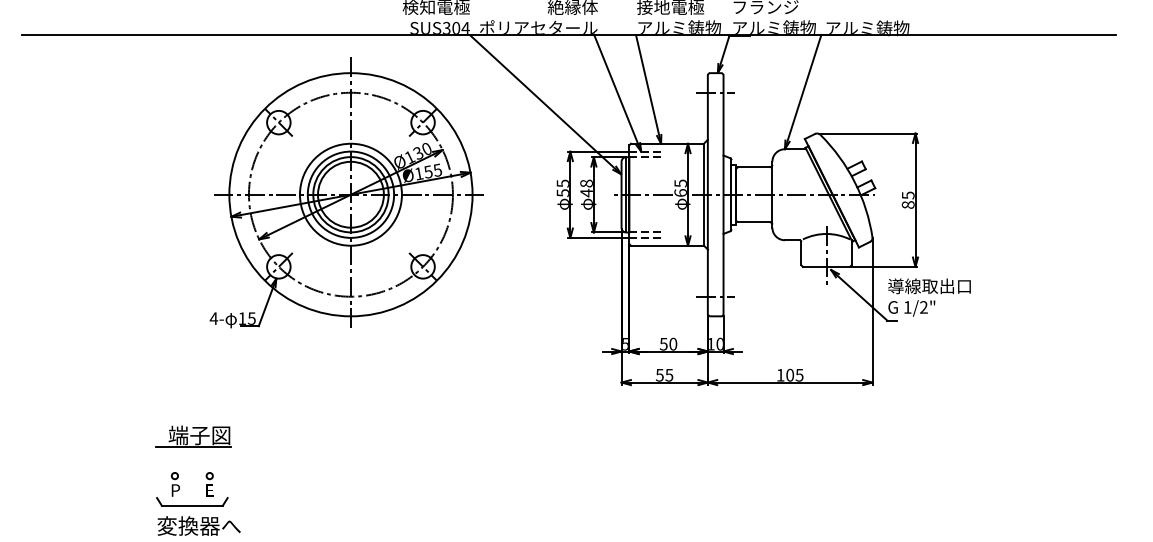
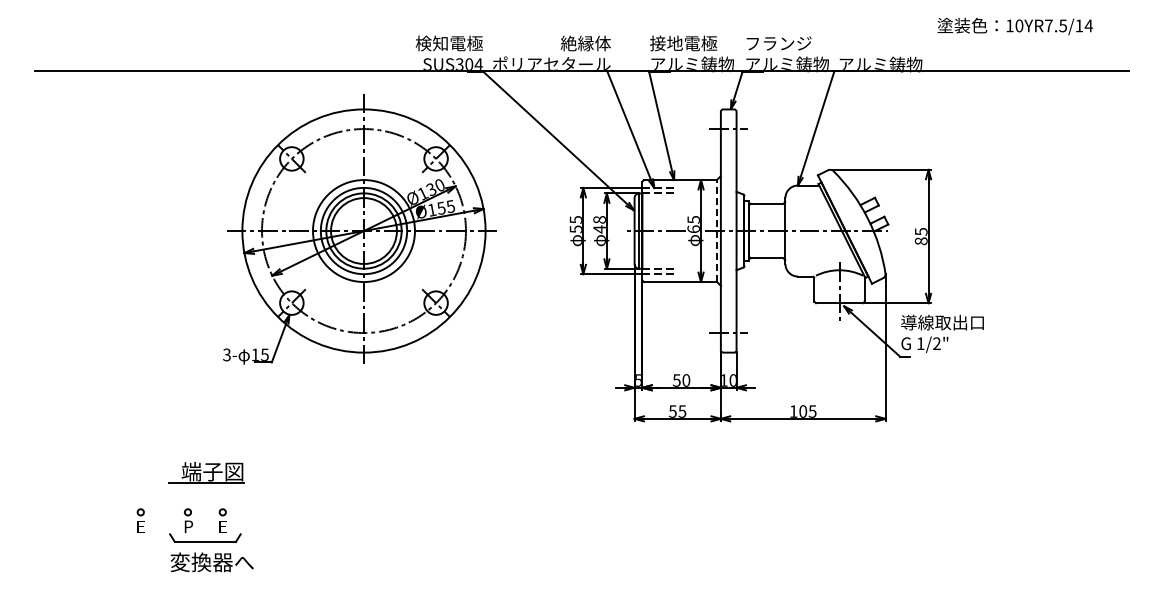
line: (703, 195) -> (716, 231), solid -> dashed
text: (213, 318) -> (226, 354), 4- -> 3-
part: (127, 484) -> (140, 520), added

